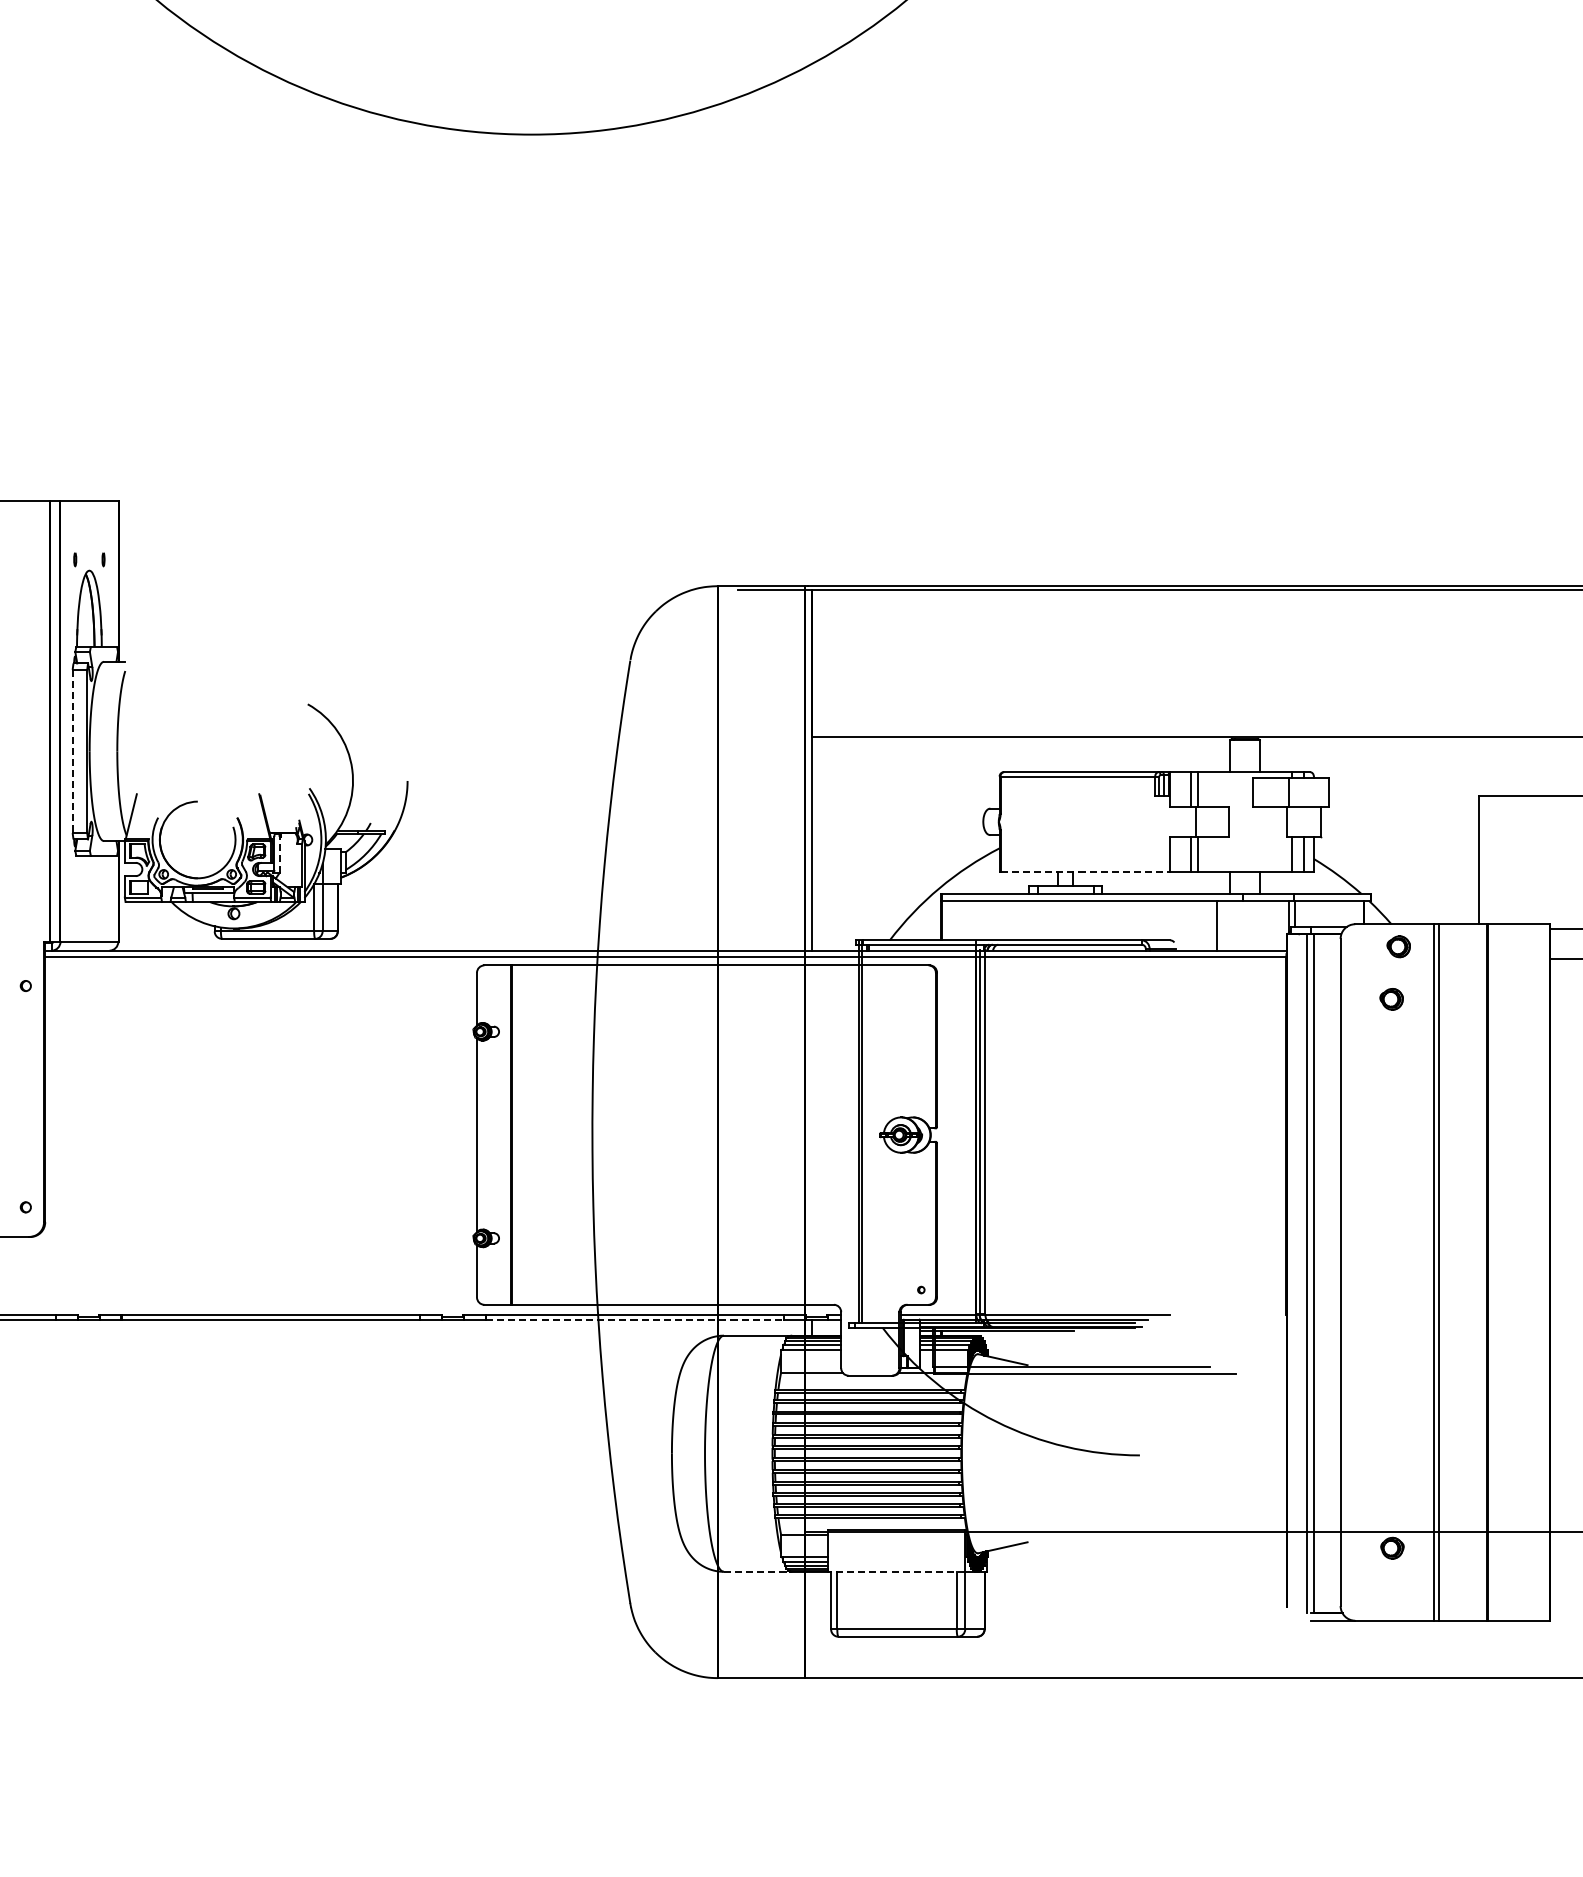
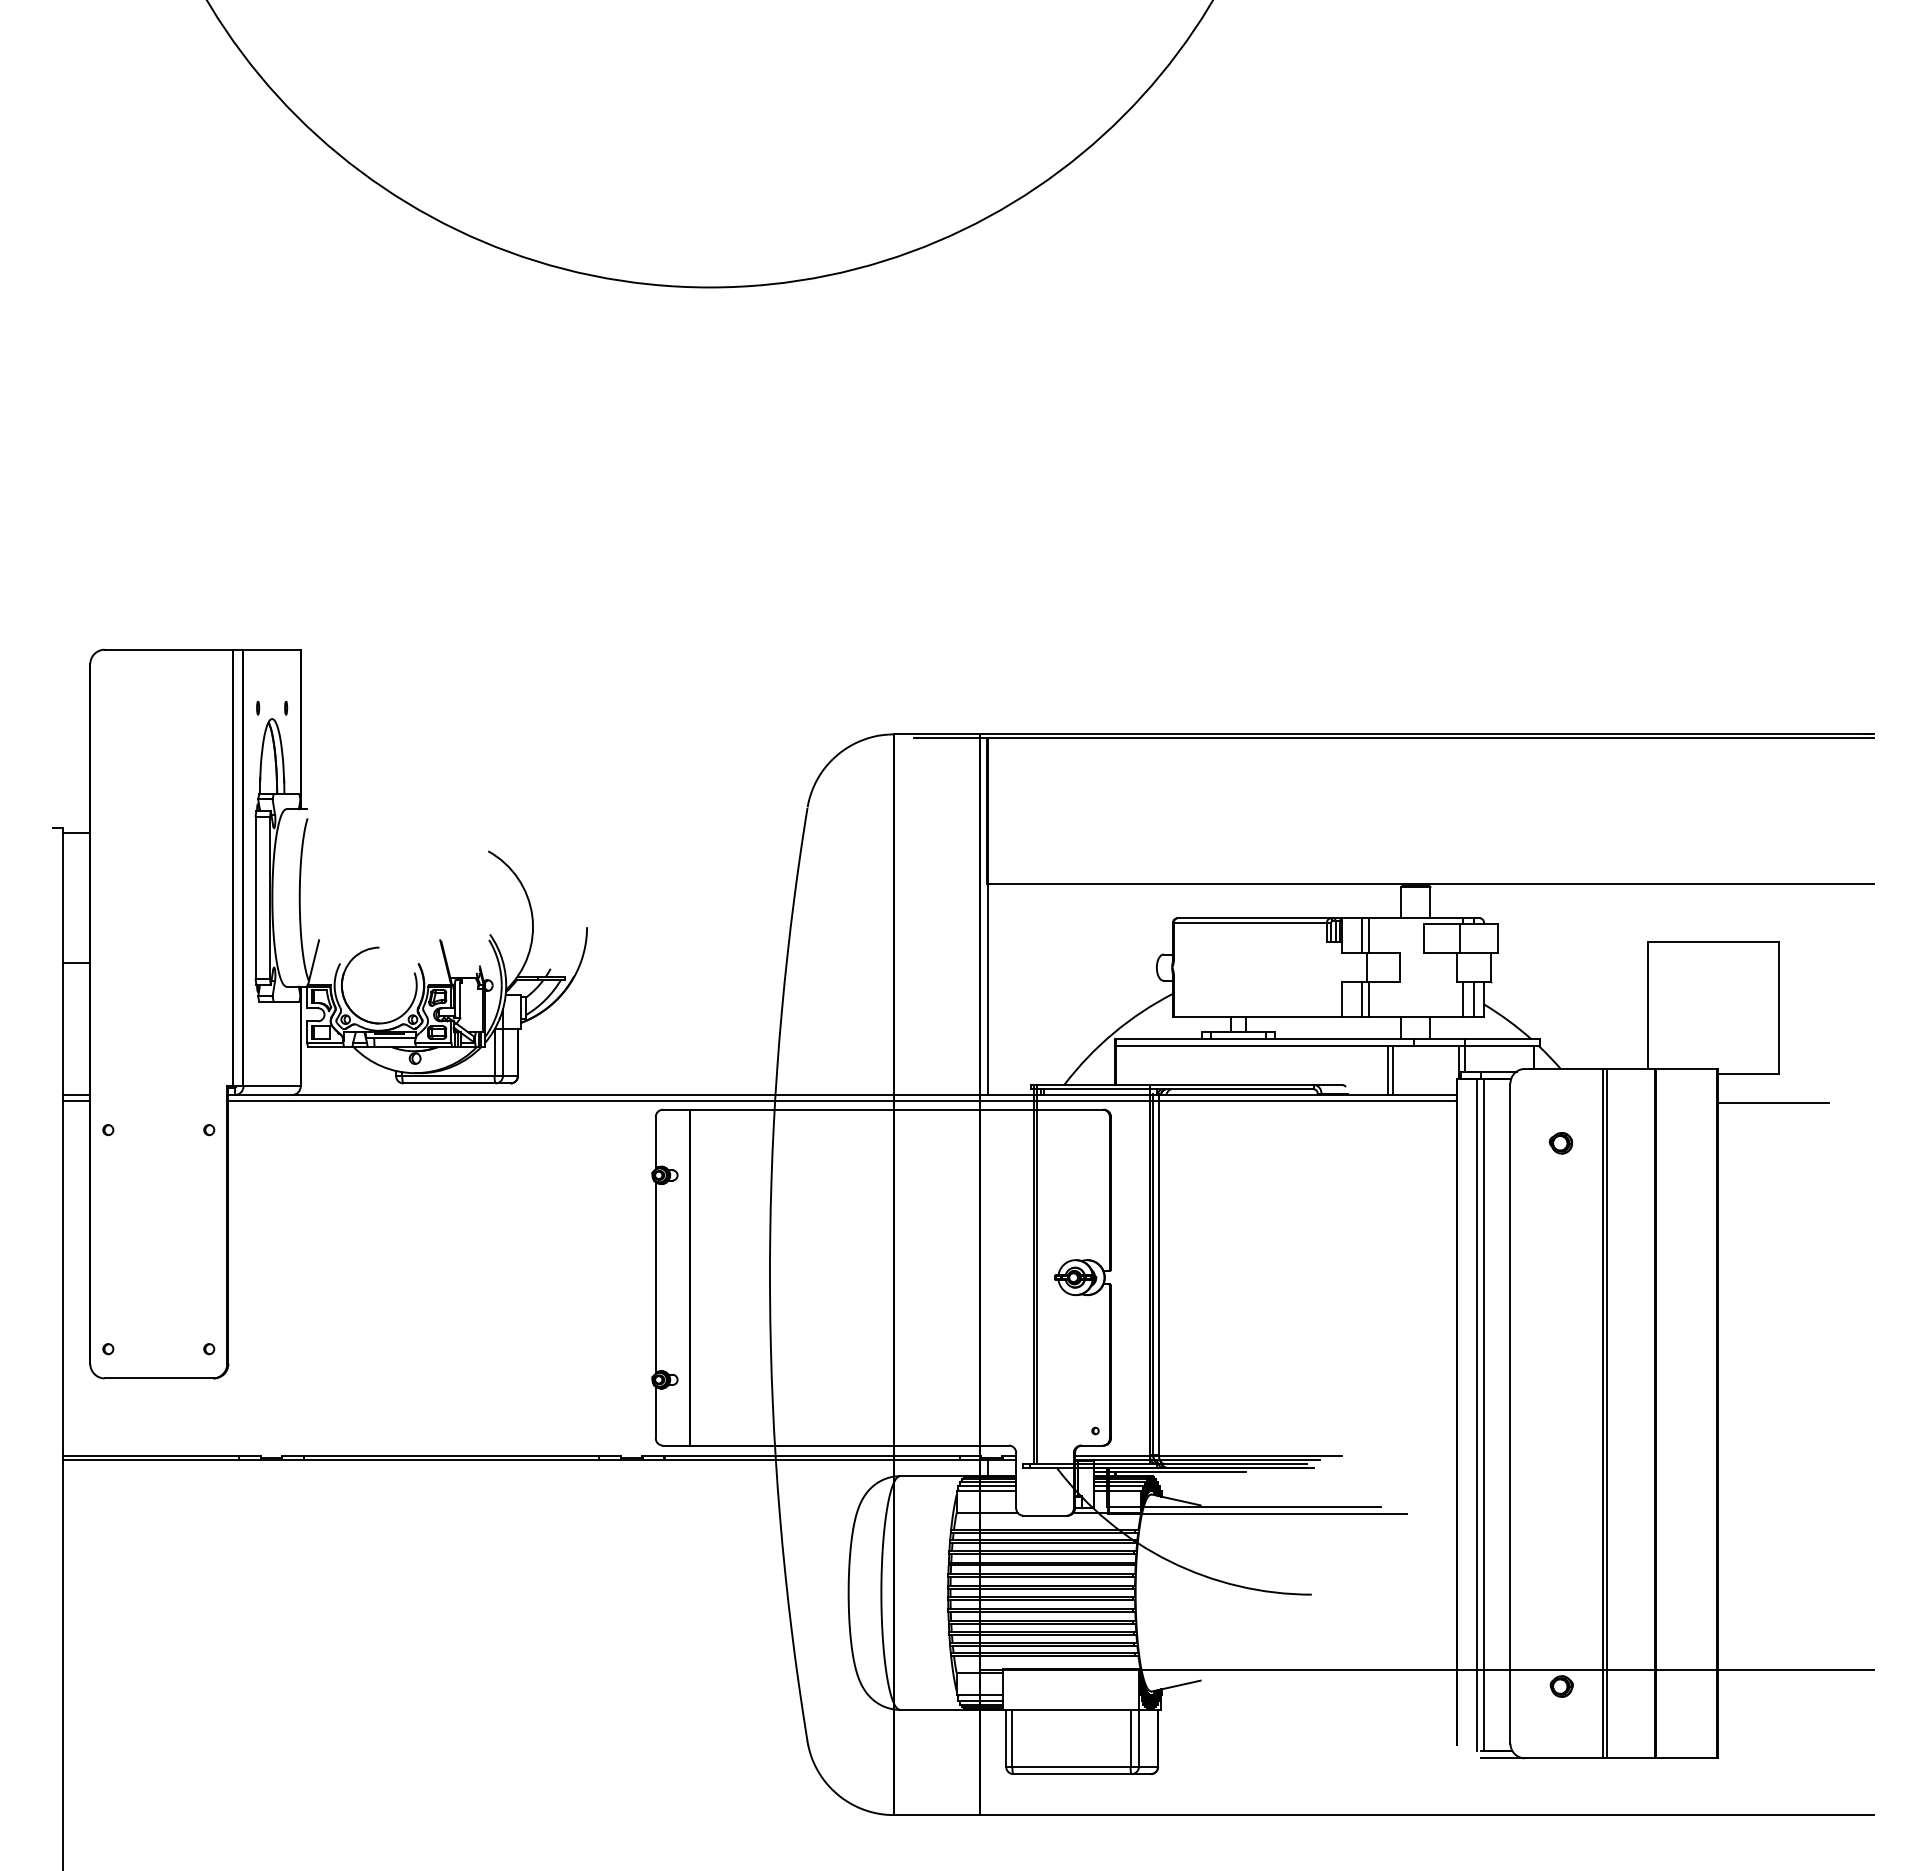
line: (72, 751) -> (255, 897), dashed -> solid
line: (279, 855) -> (460, 1000), dashed -> solid
line: (1086, 871) -> (1258, 1016), dashed -> solid
line: (1221, 925) -> (1392, 1070), added
part: (1398, 947) -> (1567, 1091), removed
line: (635, 1319) -> (812, 1460), dashed -> solid
line: (757, 1571) -> (933, 1709), dashed -> solid
line: (897, 1571) -> (1071, 1709), dashed -> solid

